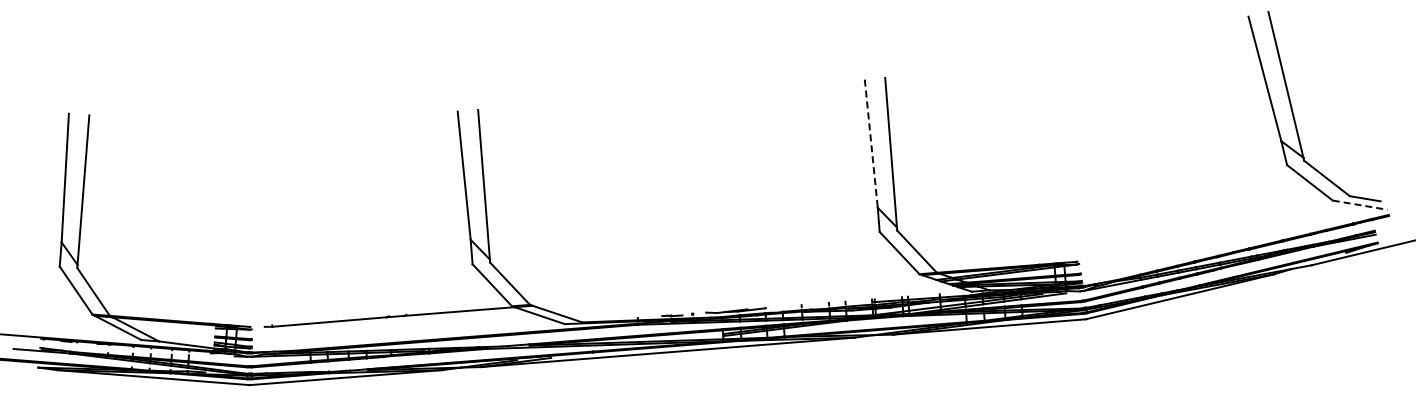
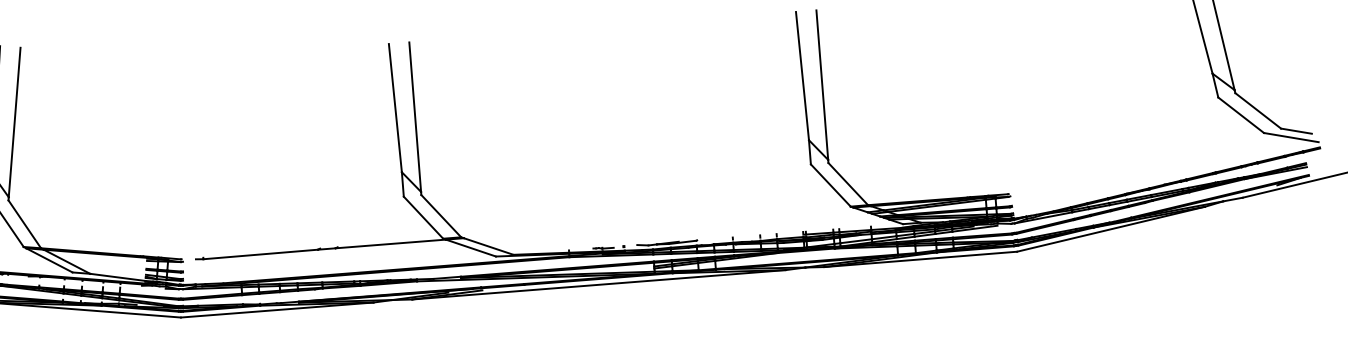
line: (871, 144) -> (802, 76), dashed -> solid
line: (1360, 205) -> (1291, 137), dashed -> solid

